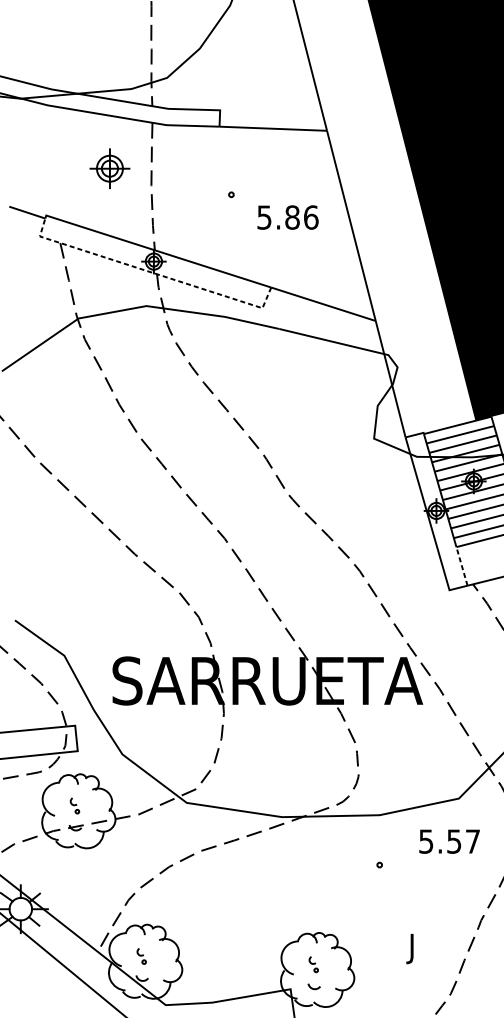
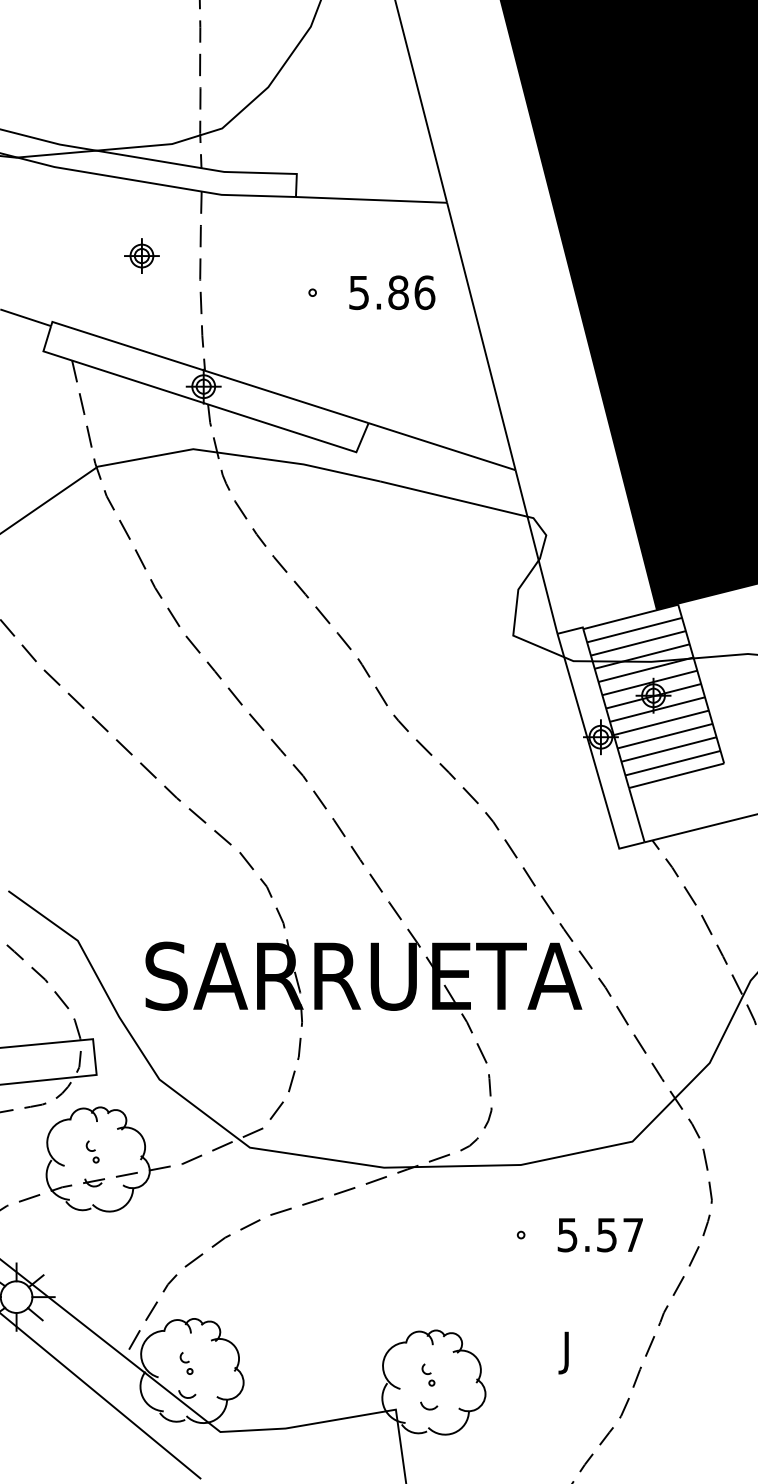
part: (109, 168) -> (141, 255), size x0.62
text: (288, 217) -> (392, 292), moved
line: (153, 272) -> (202, 402), dashed -> solid
line: (461, 565) -> (636, 814), dashed -> solid
text: (448, 841) -> (599, 1235), moved

